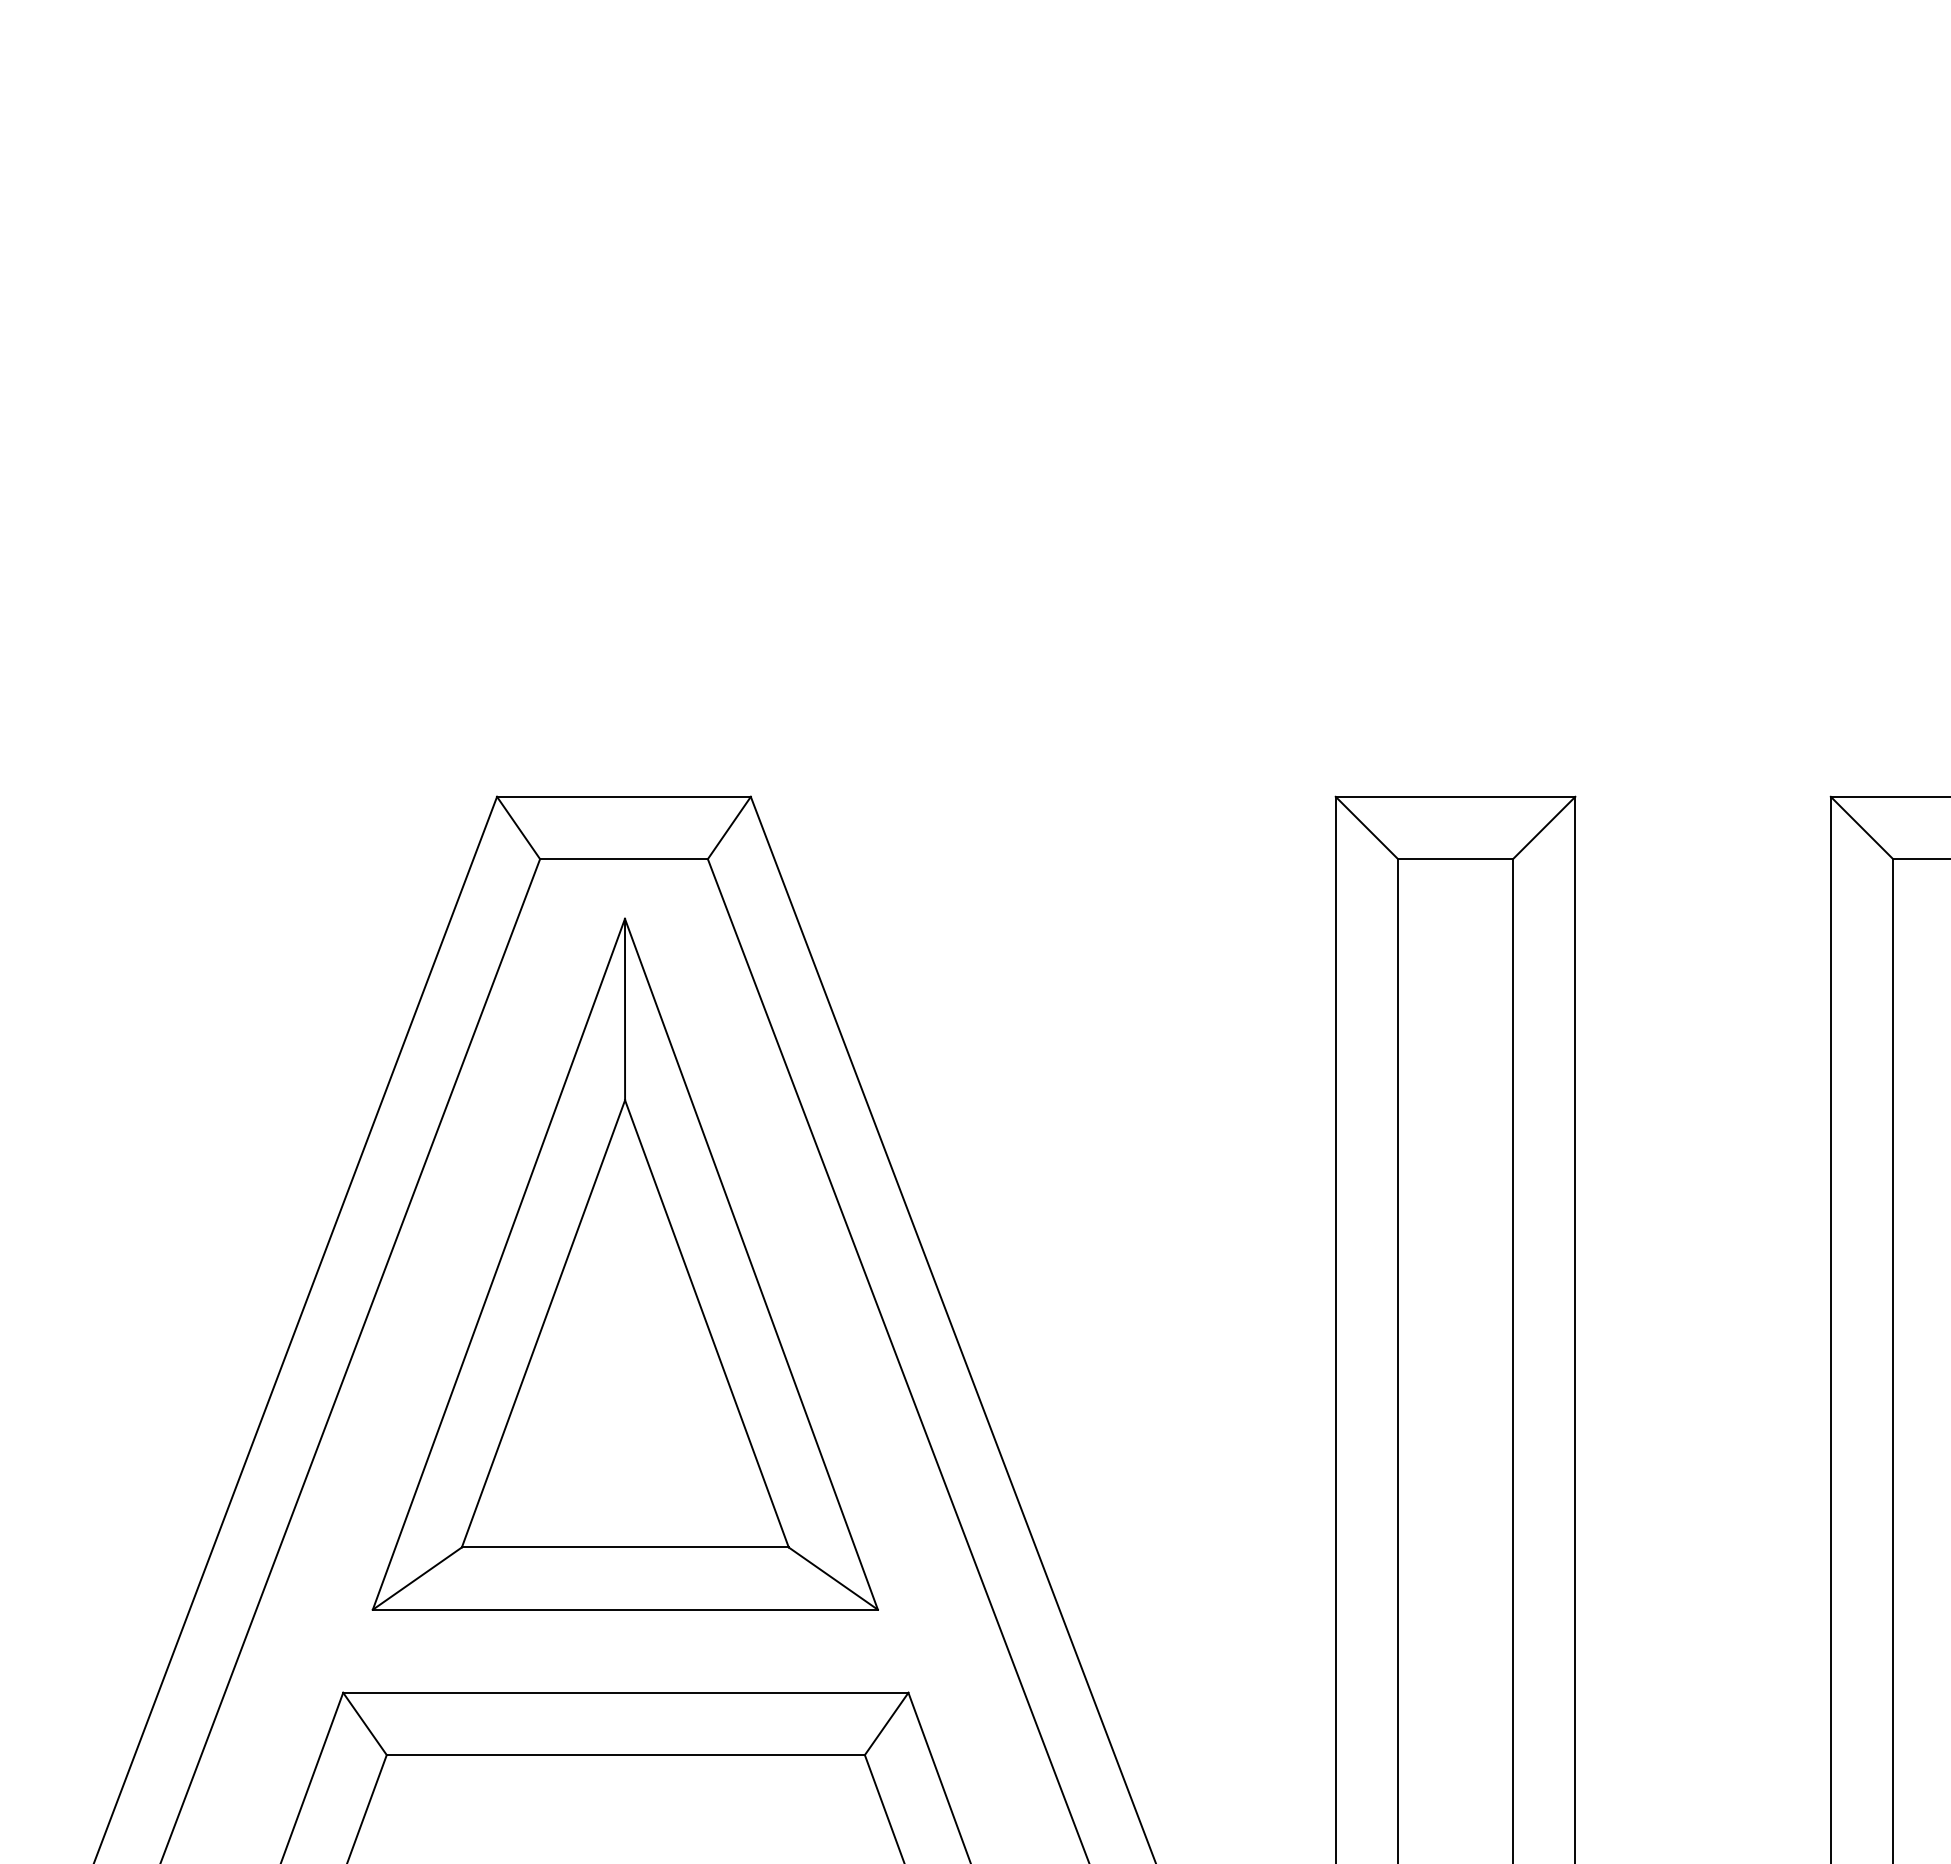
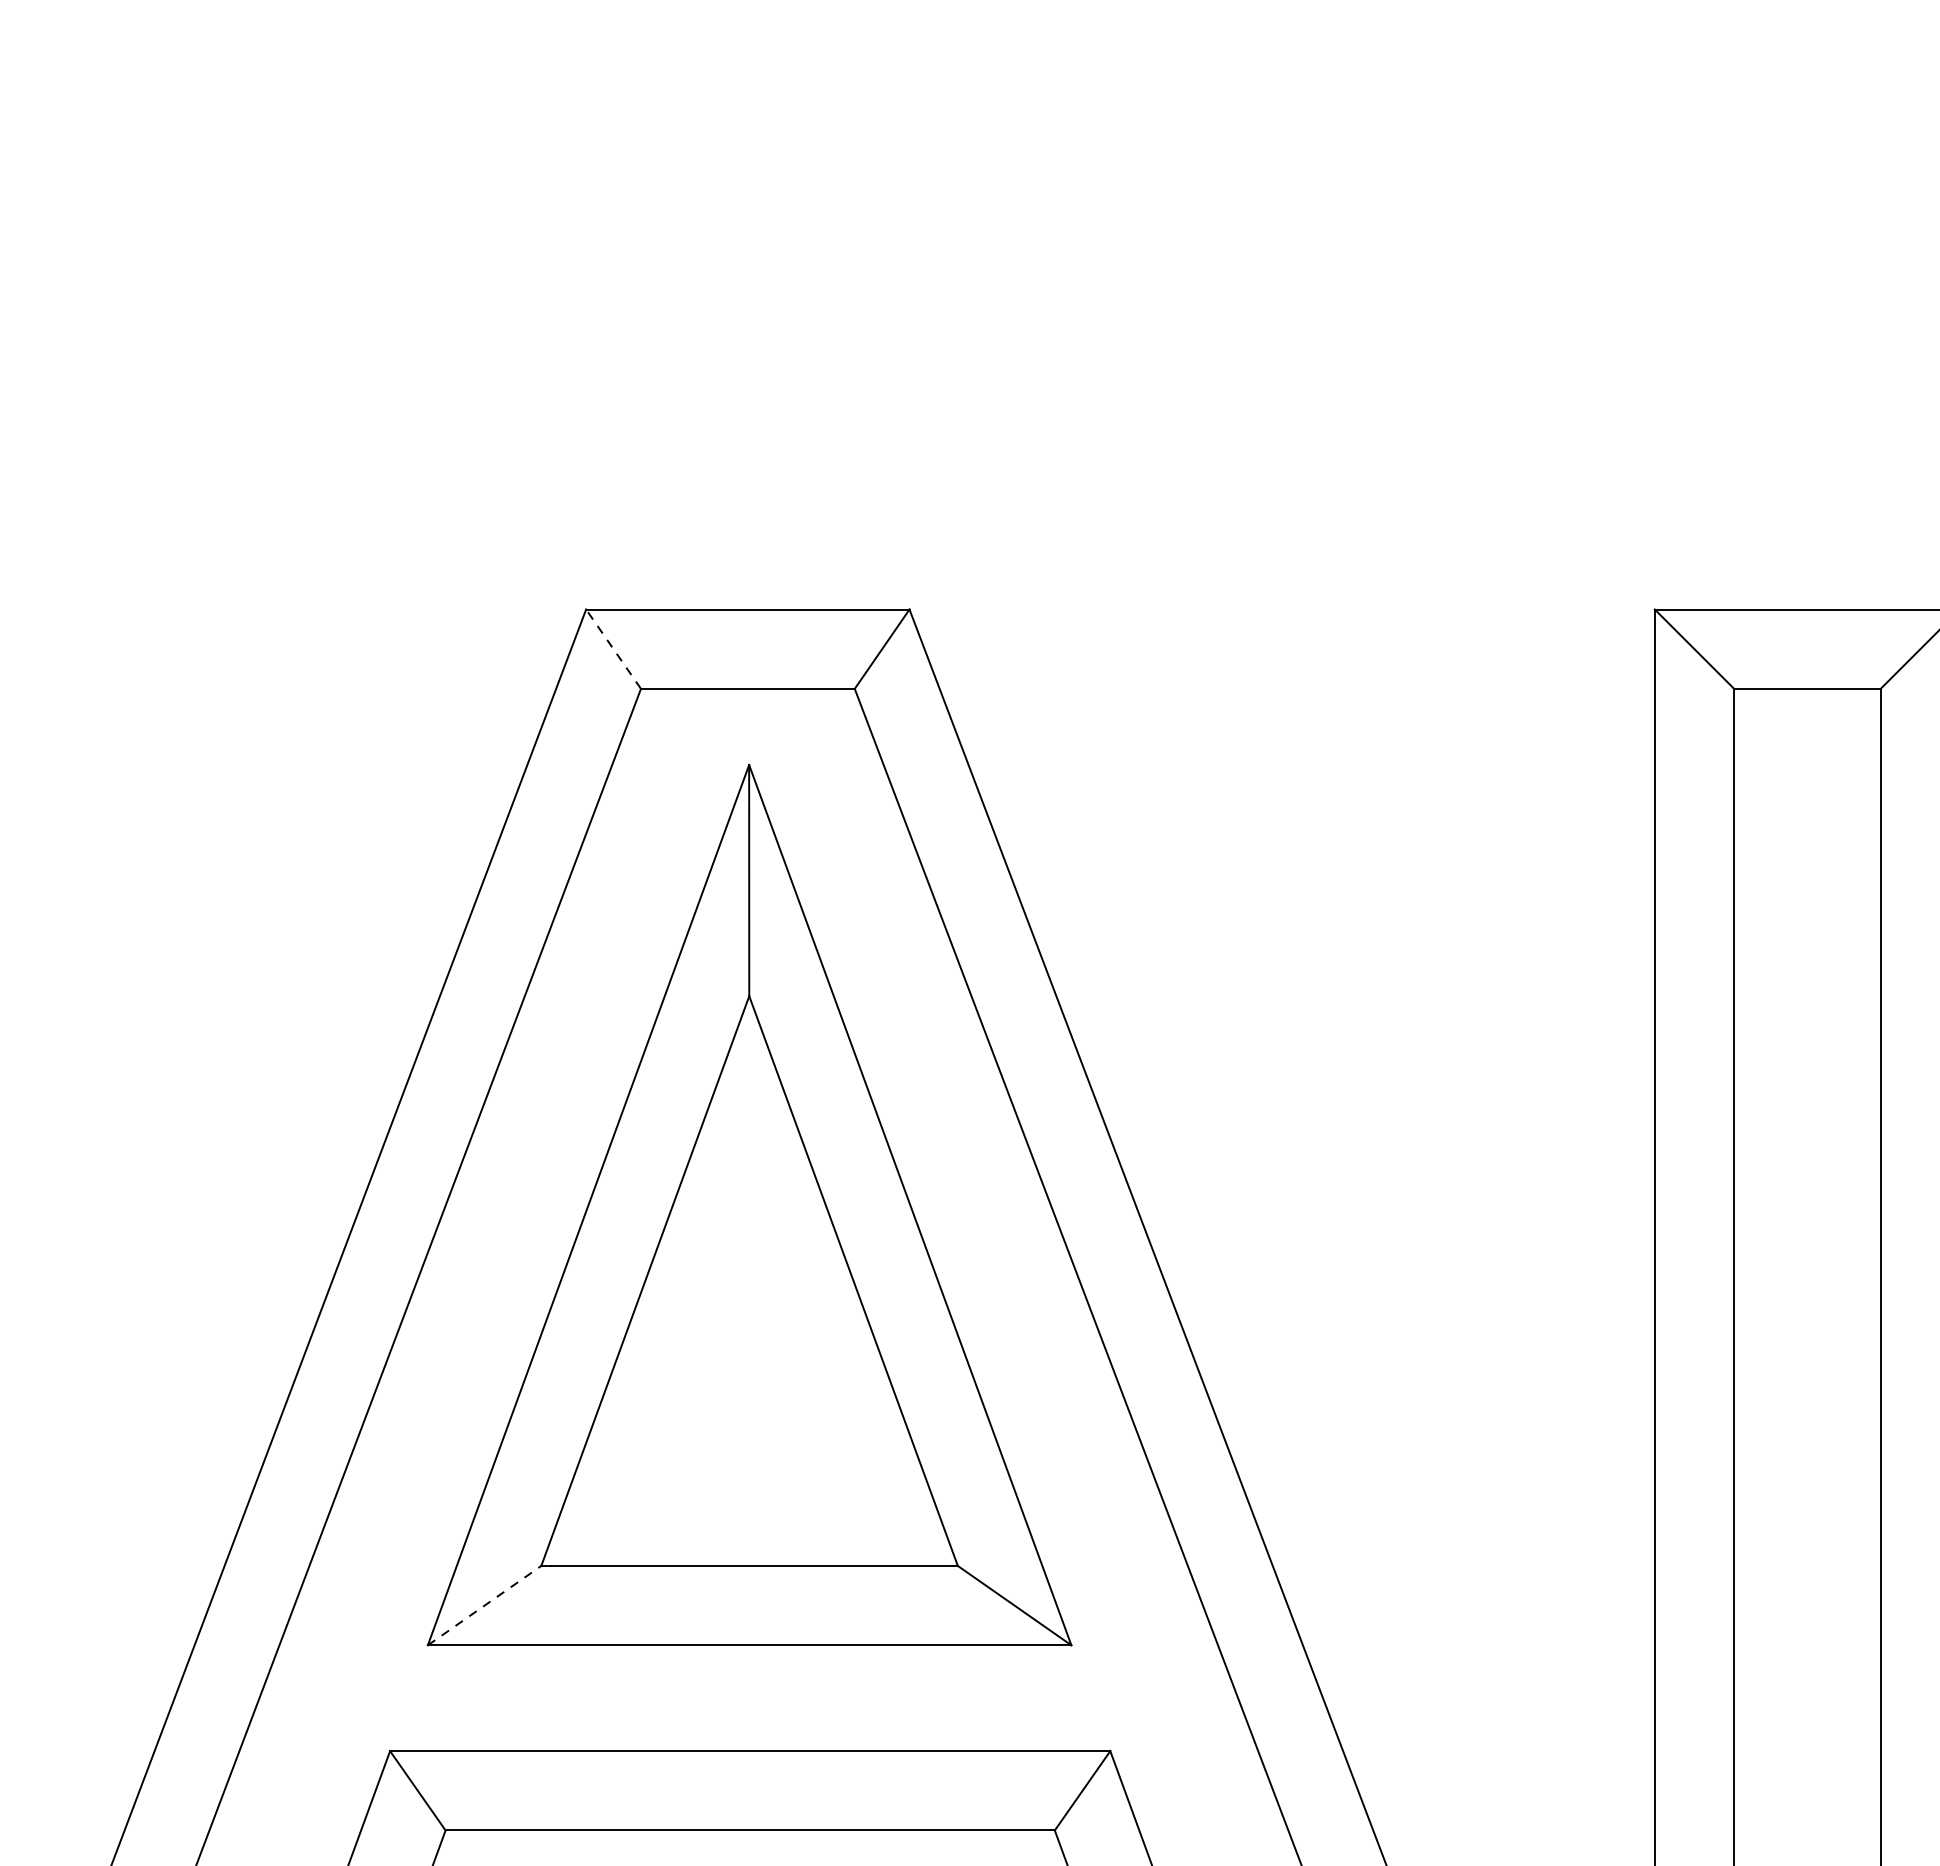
line: (518, 827) -> (613, 648), solid -> dashed
line: (417, 1578) -> (484, 1605), solid -> dashed

